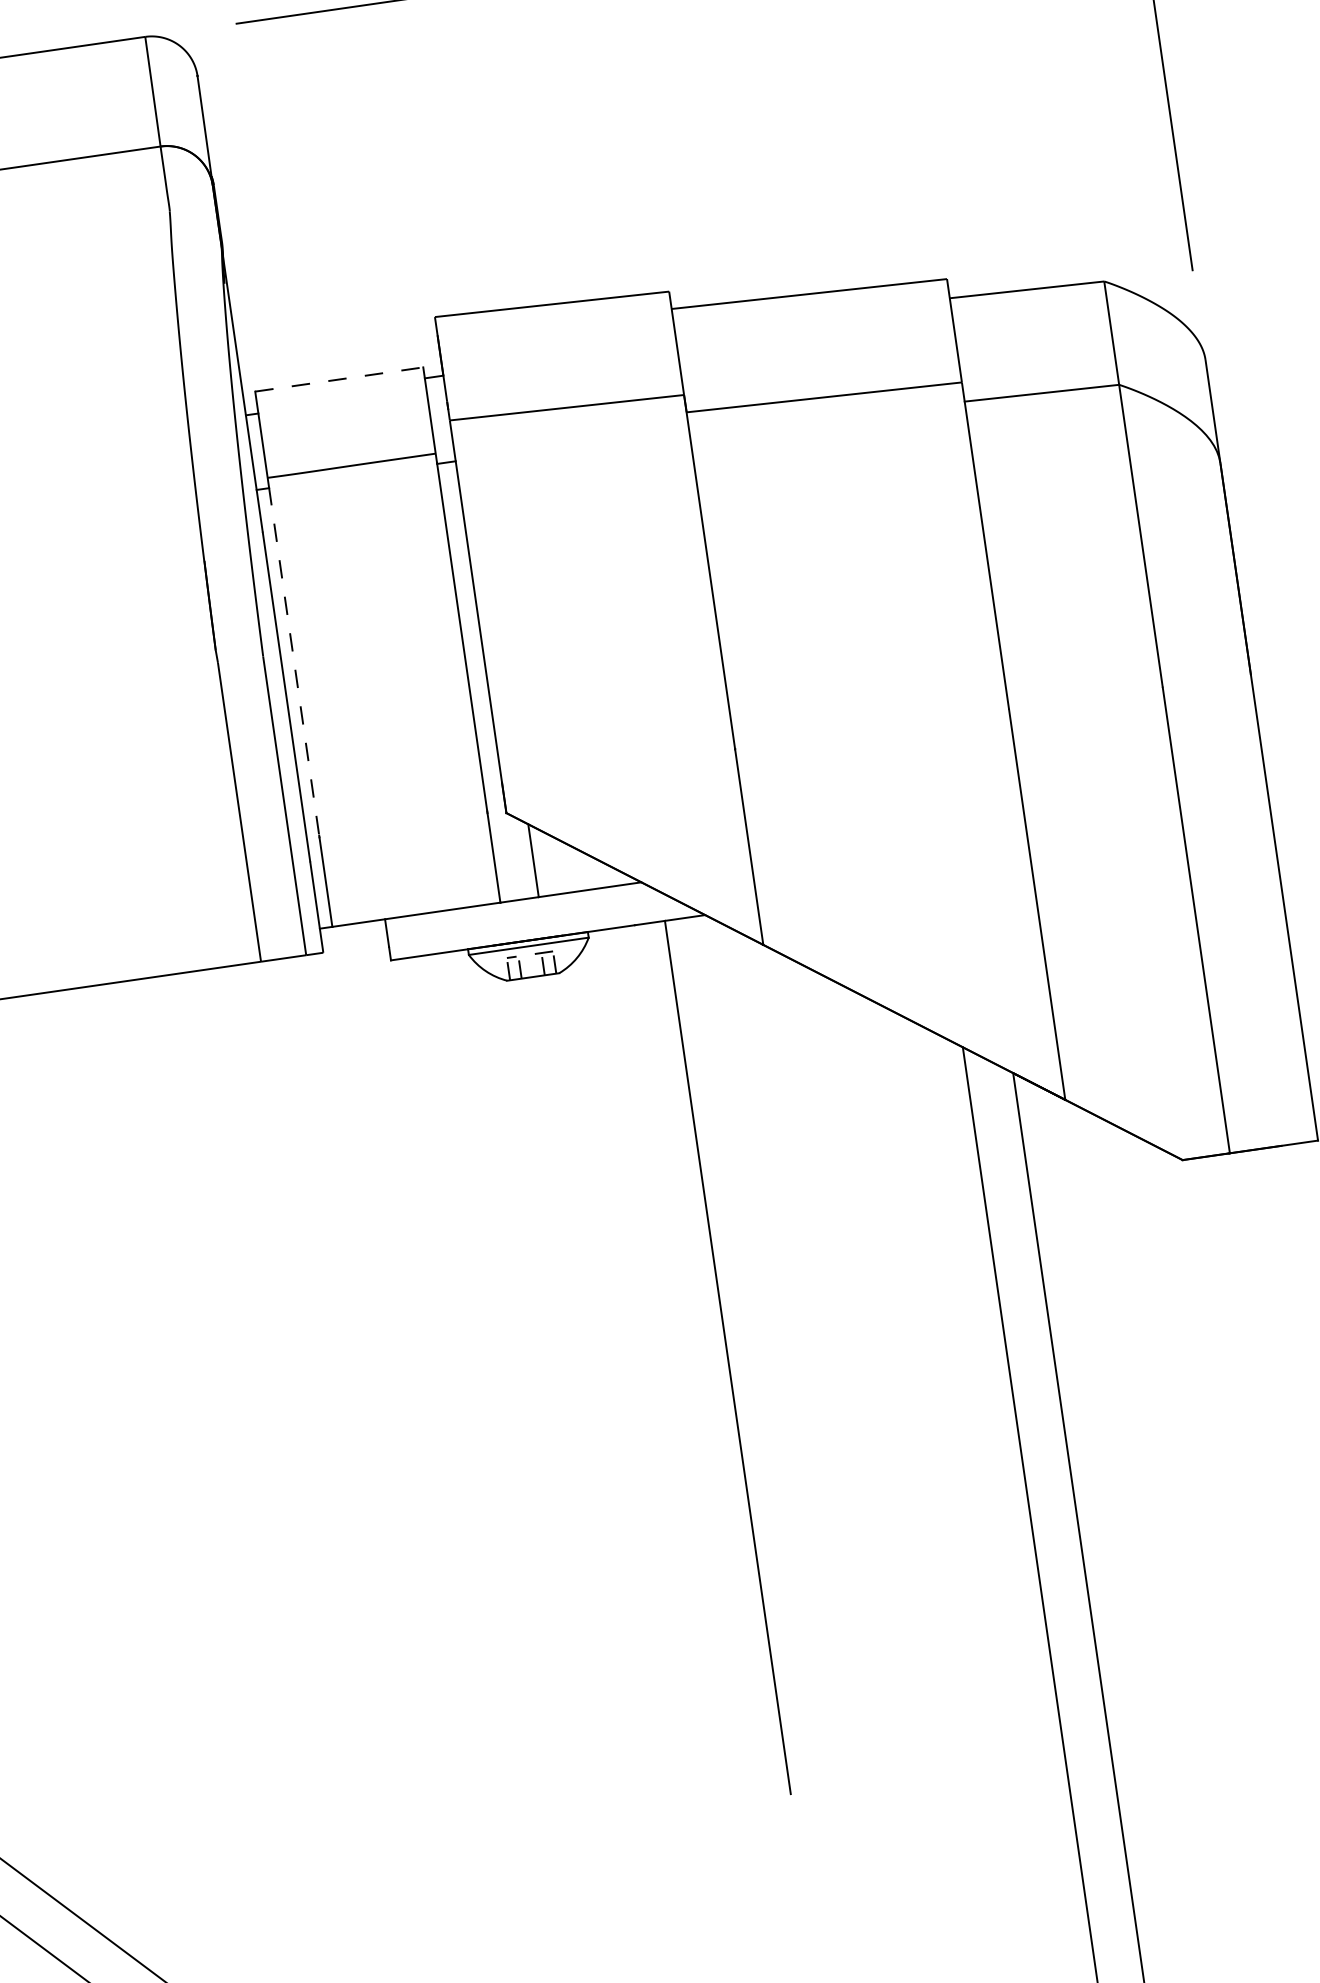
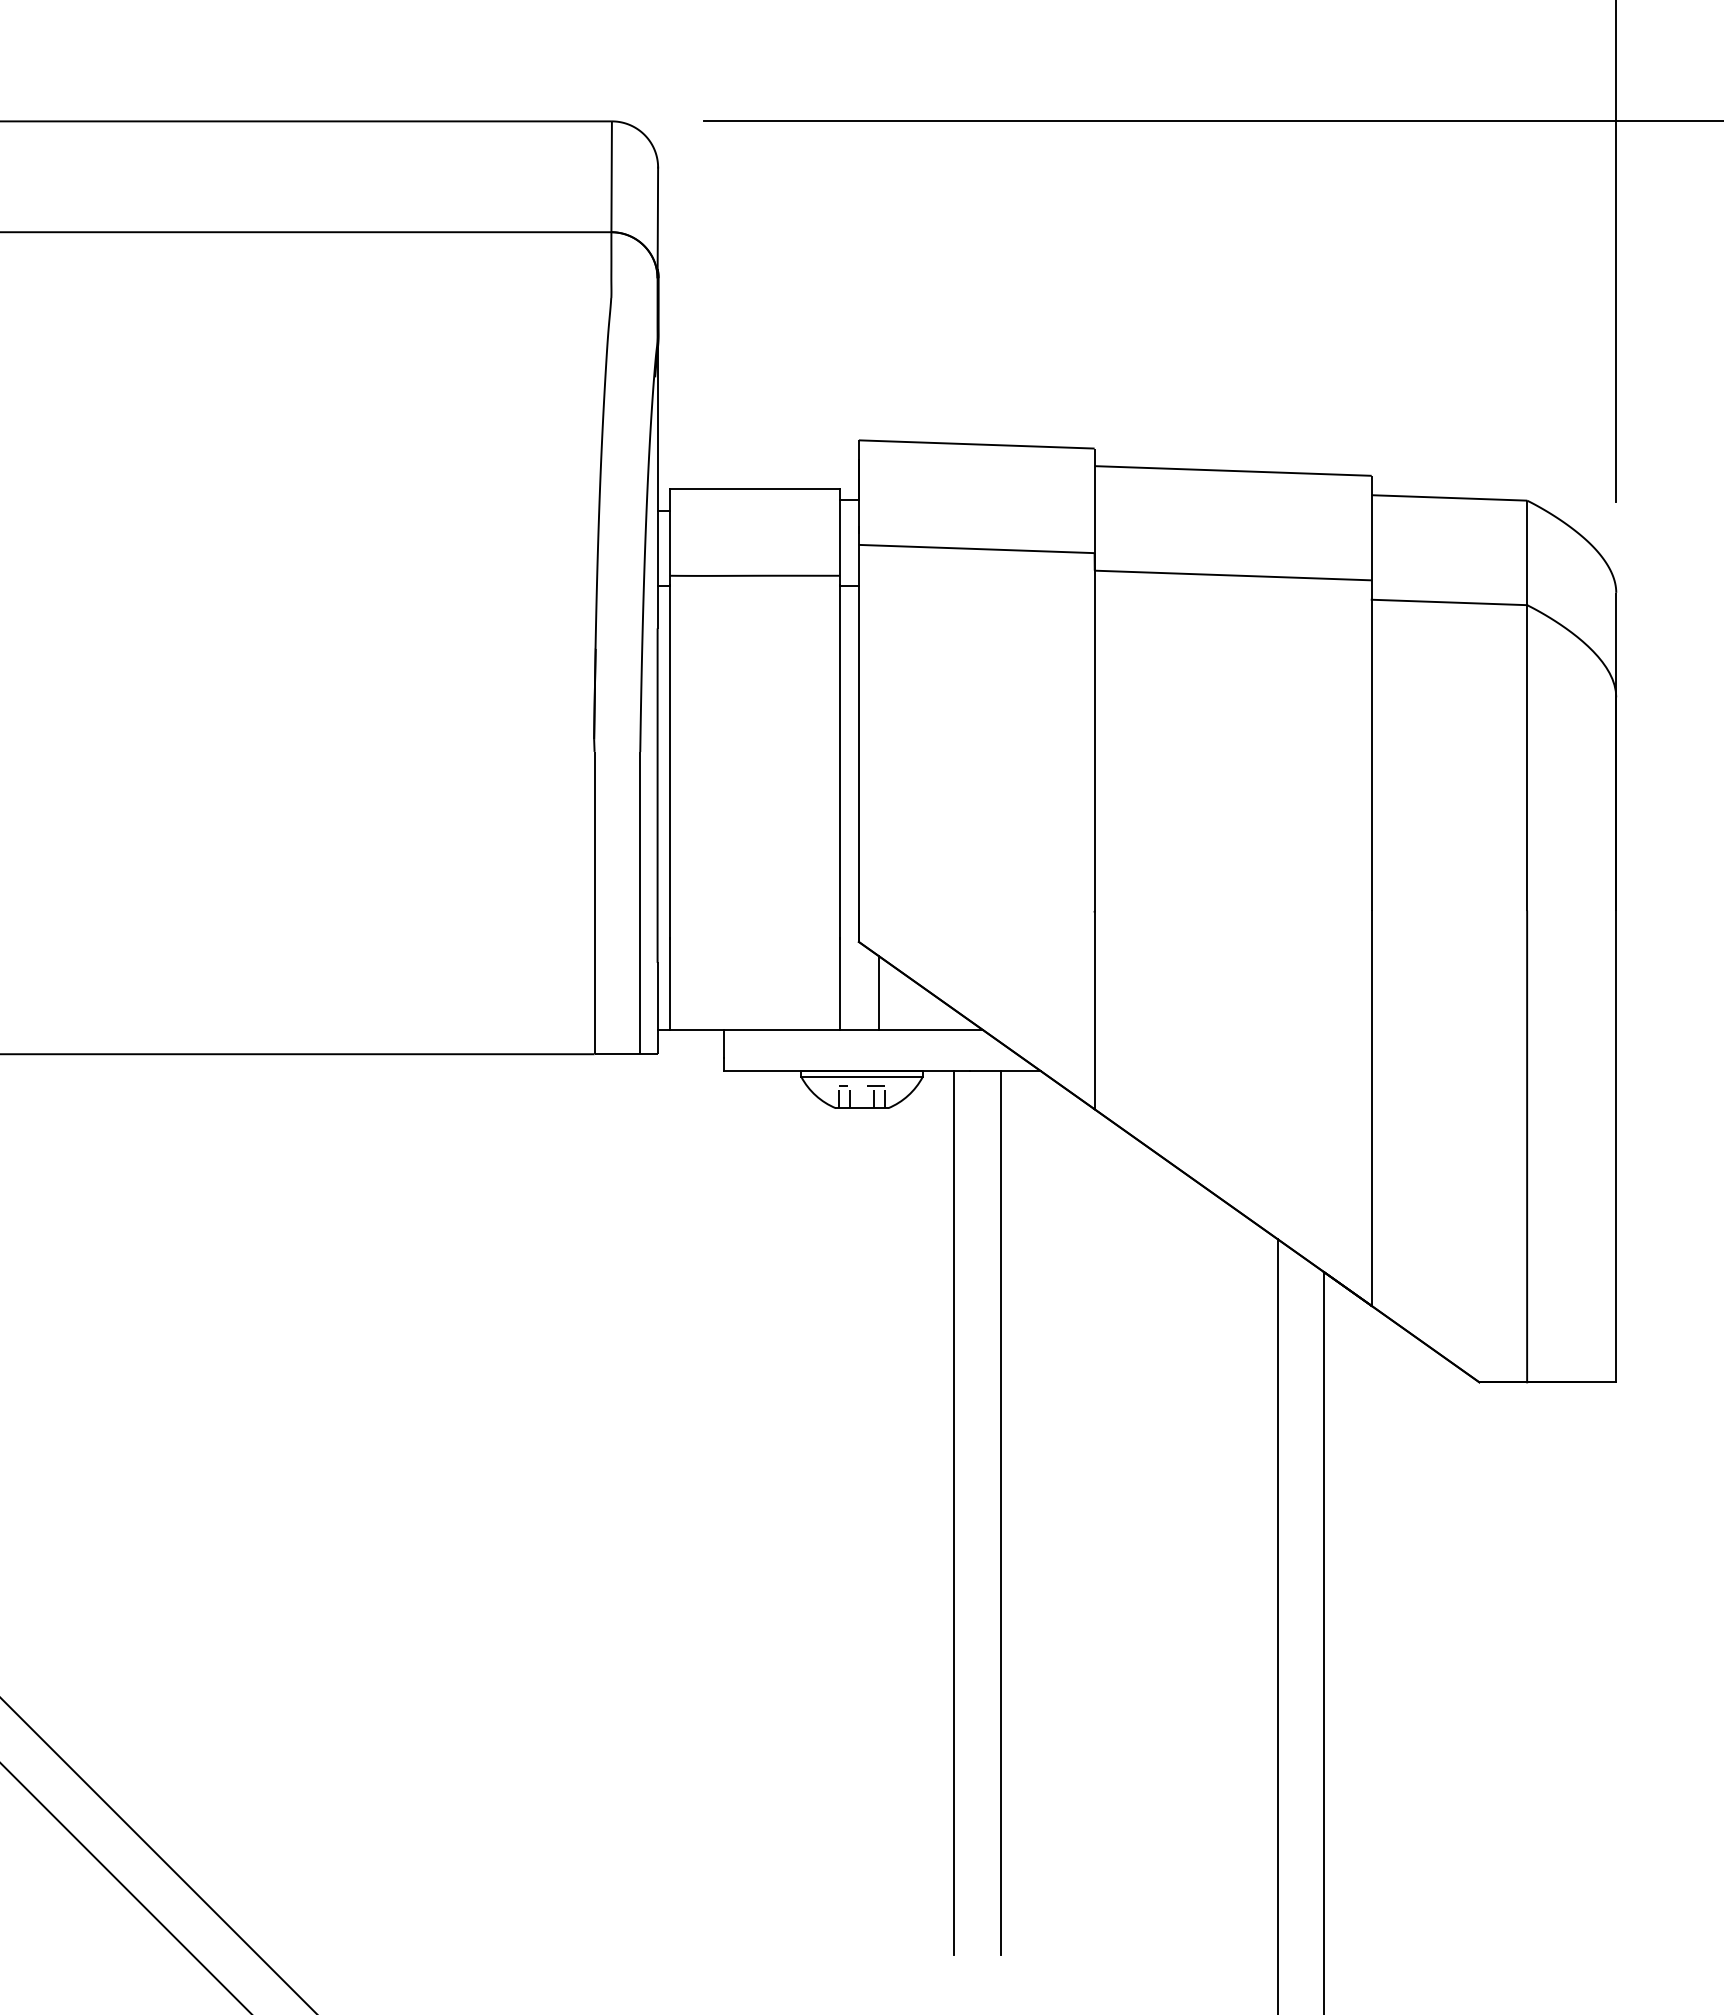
line: (339, 379) -> (755, 488), dashed -> solid
line: (294, 661) -> (670, 761), dashed -> solid
line: (682, 1363) -> (954, 1512), added

